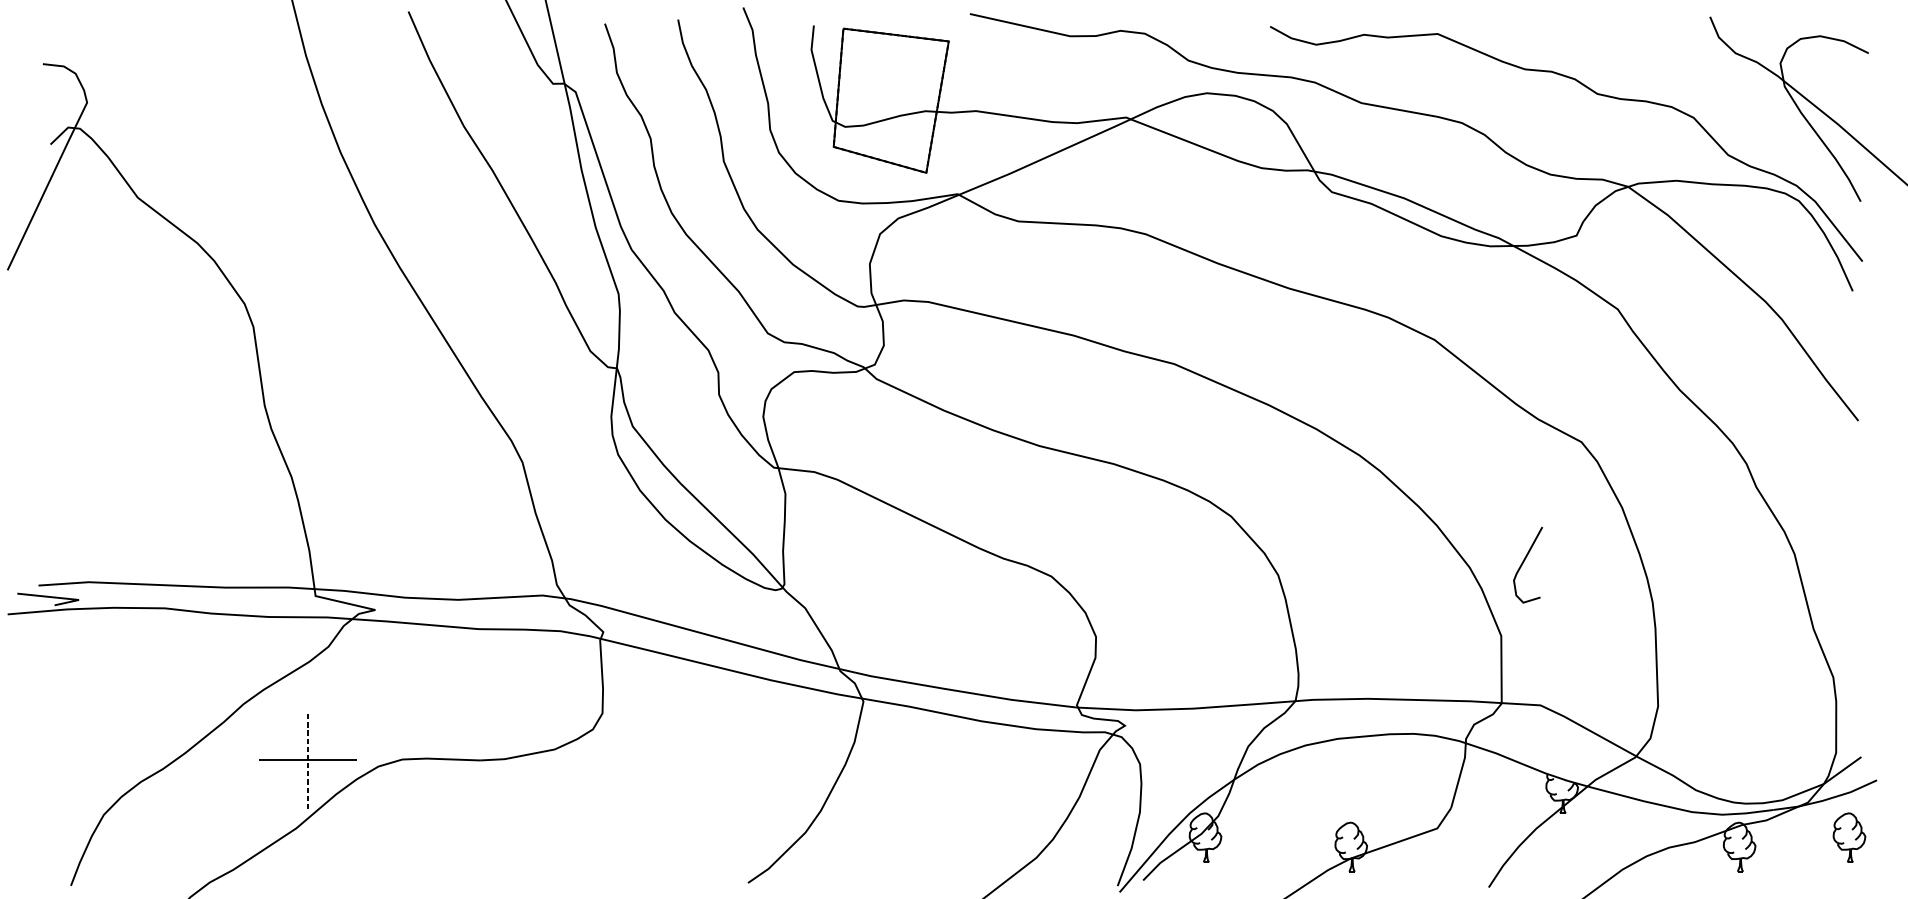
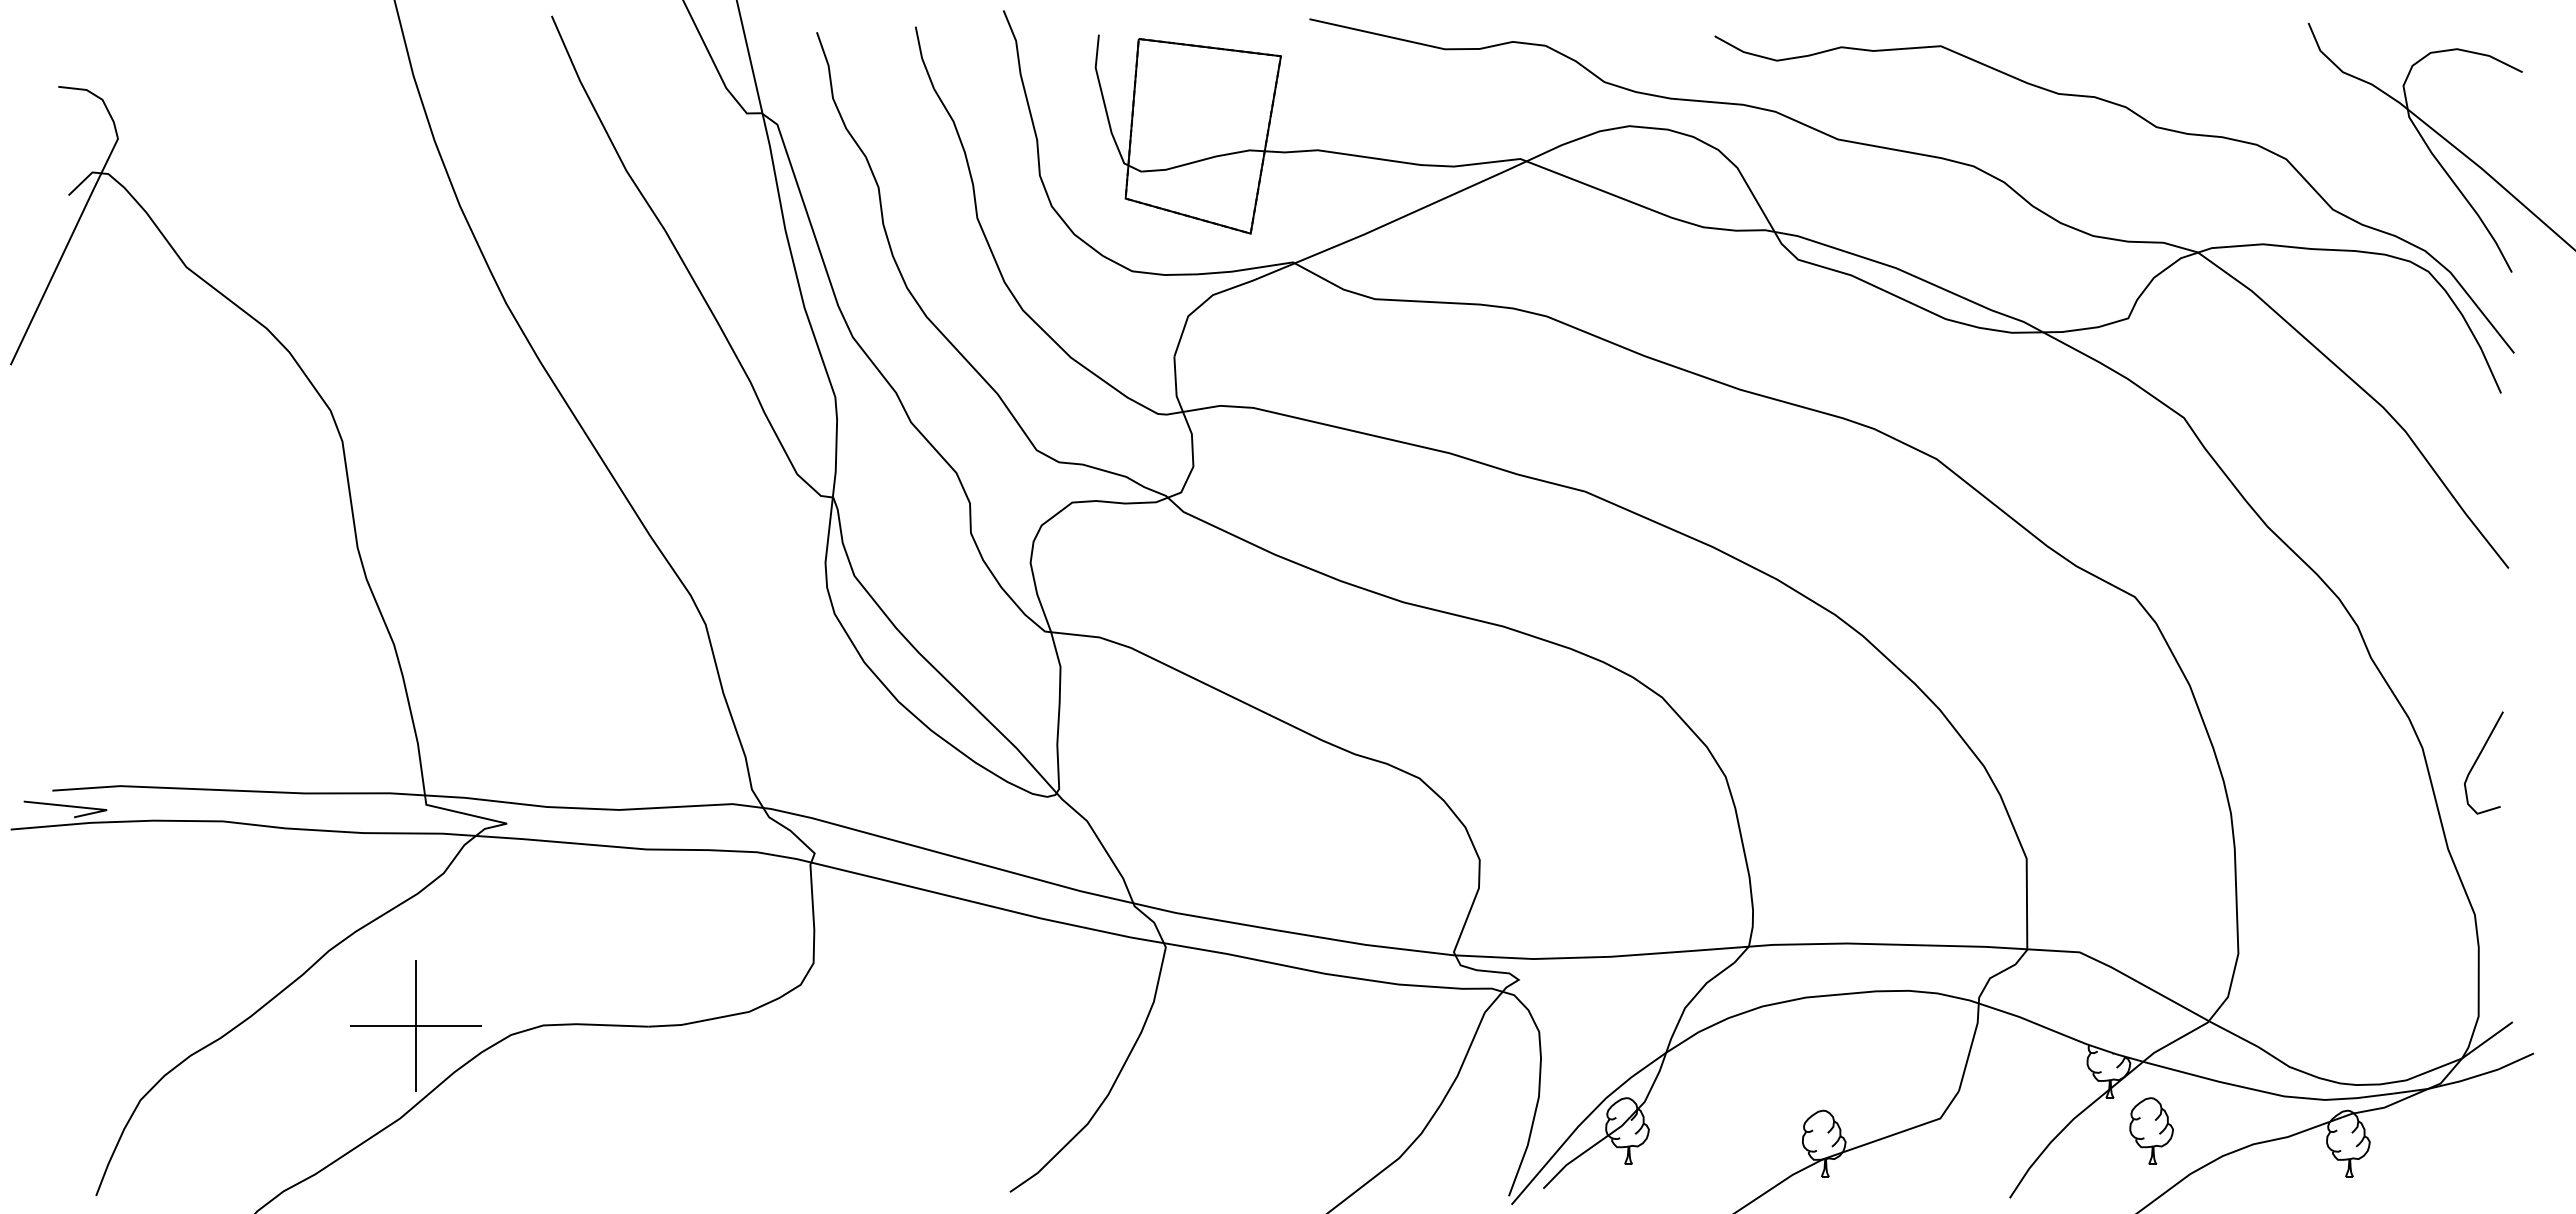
curve: (1523, 563) -> (2477, 760), moved
line: (308, 759) -> (416, 1025), dashed -> solid
part: (1849, 837) -> (2151, 1130), moved

